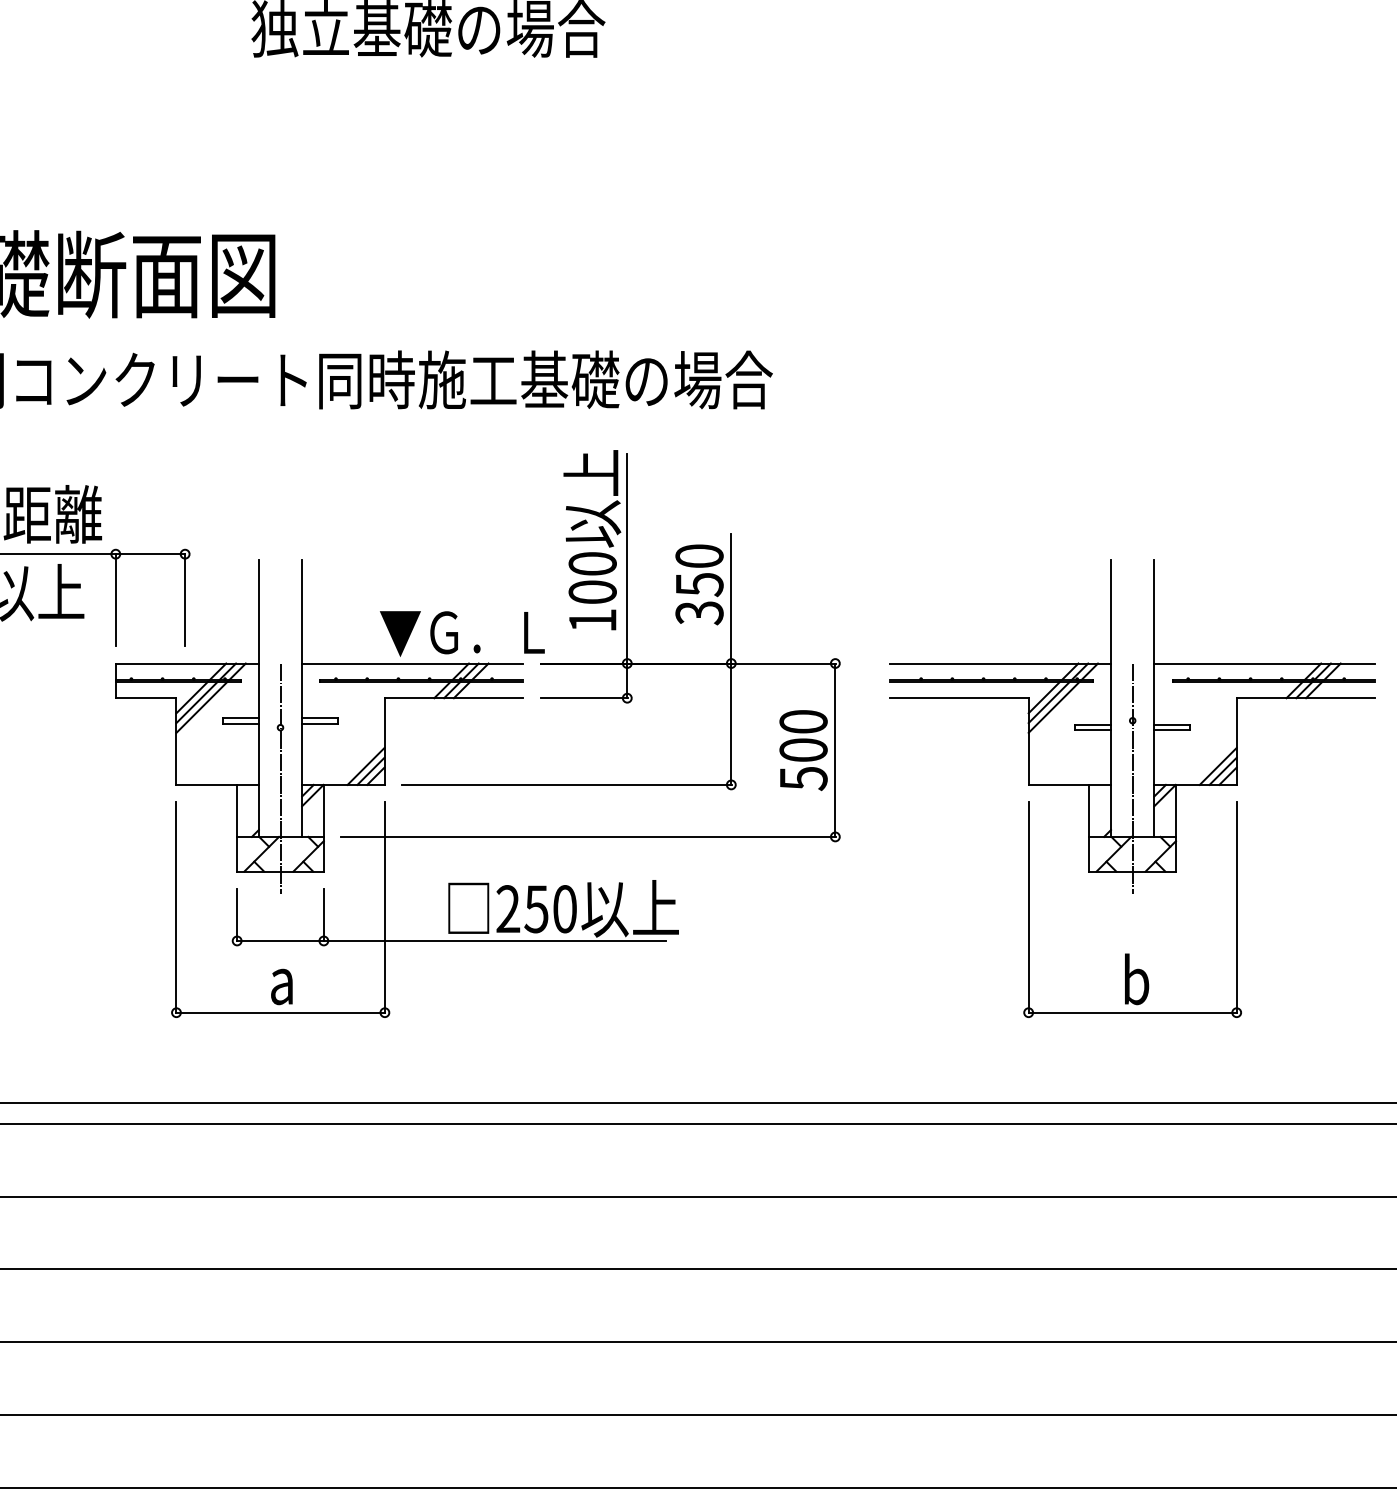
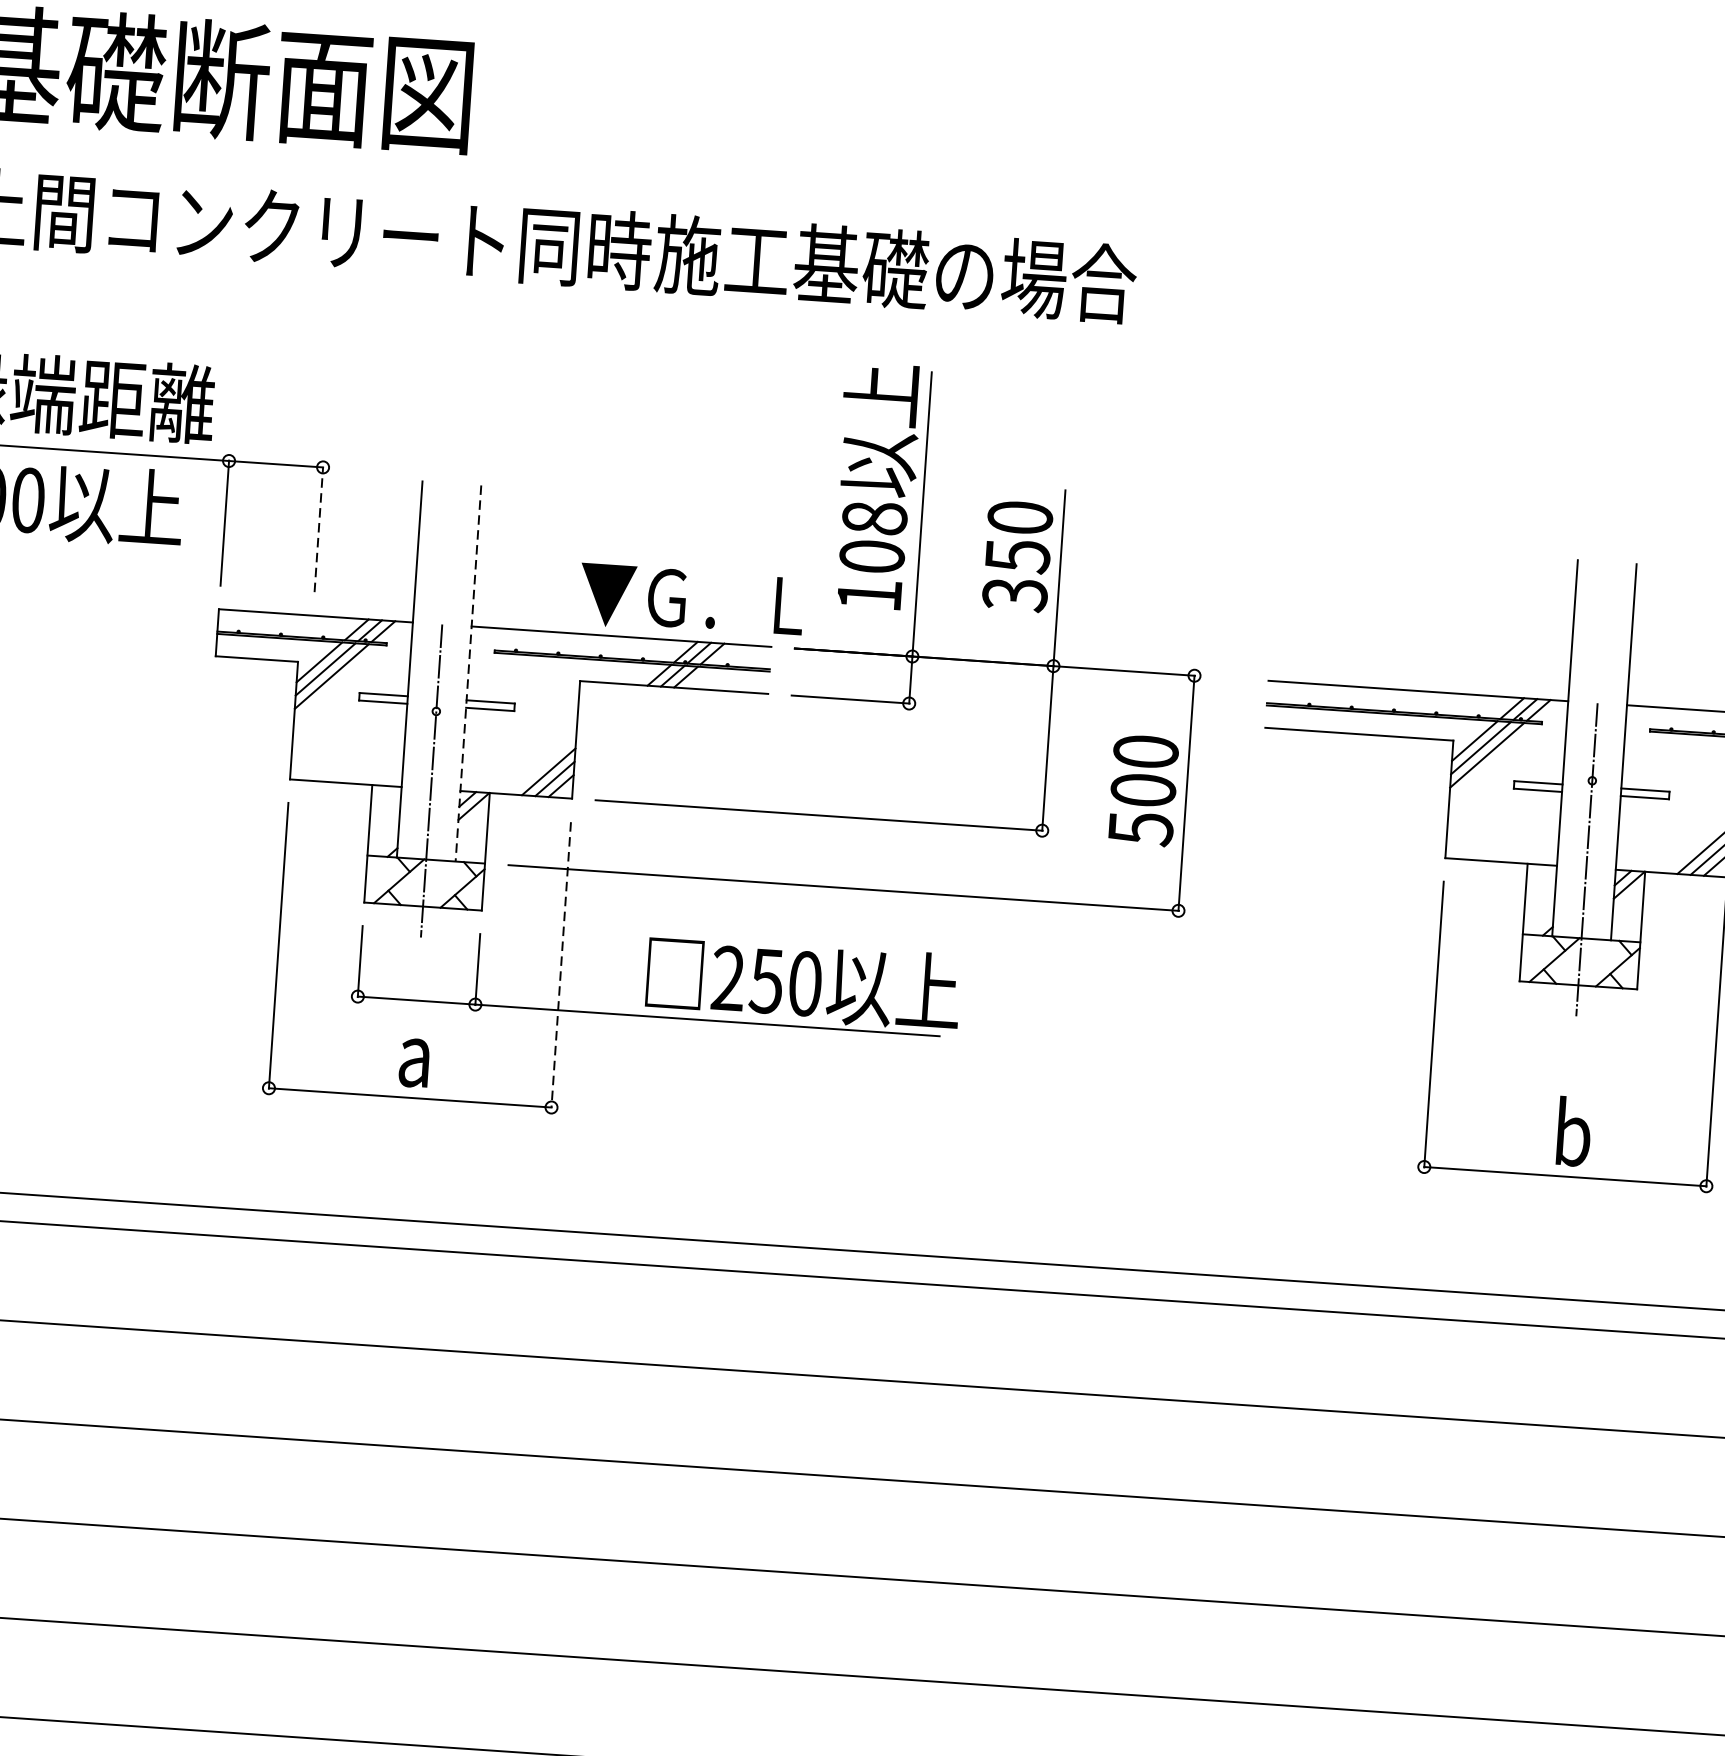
text: (592, 563) -> (874, 517), 100 -> 108
line: (185, 599) -> (319, 528), solid -> dashed
line: (302, 698) -> (468, 673), solid -> dashed
line: (384, 908) -> (560, 966), solid -> dashed

